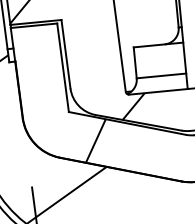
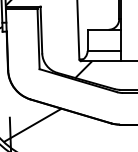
hatch: (95, 141) -> (55, 90), removed

